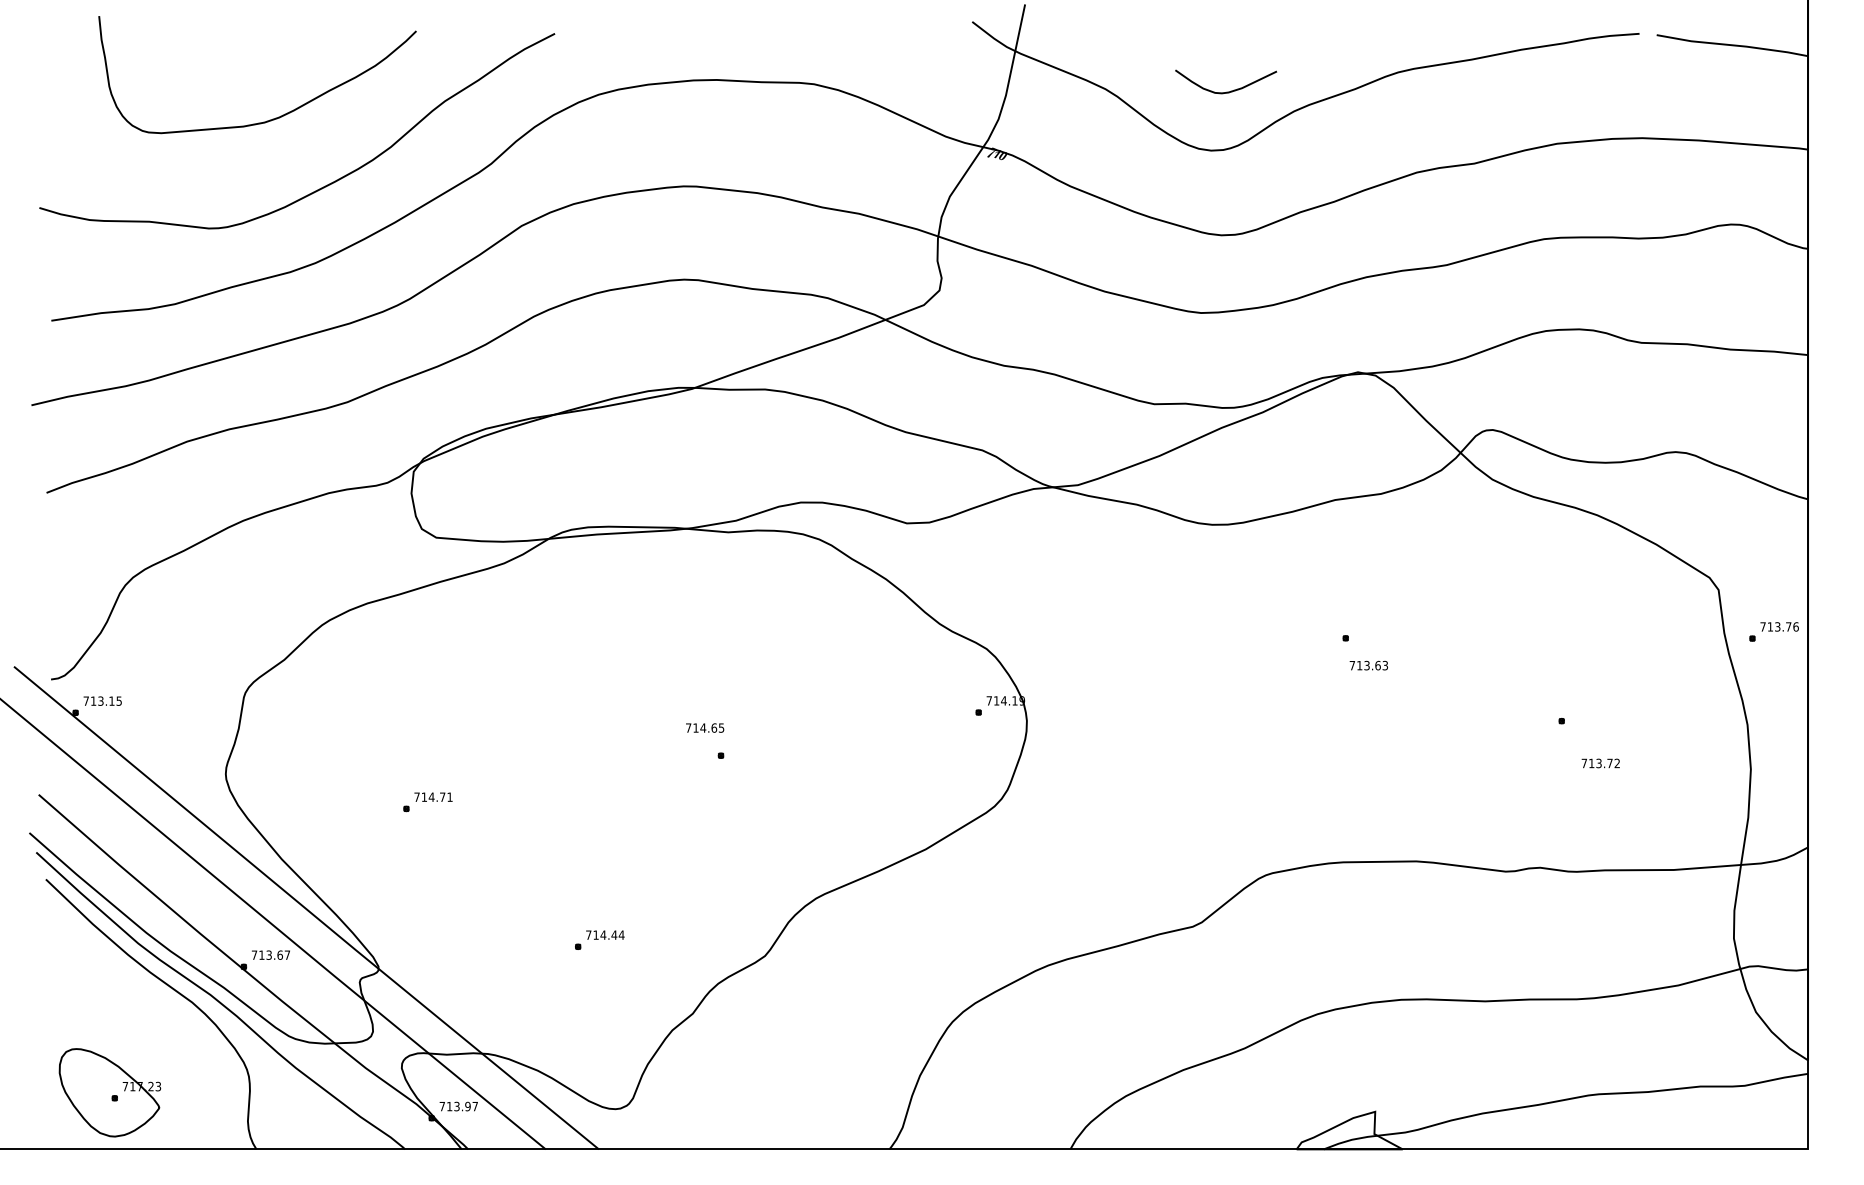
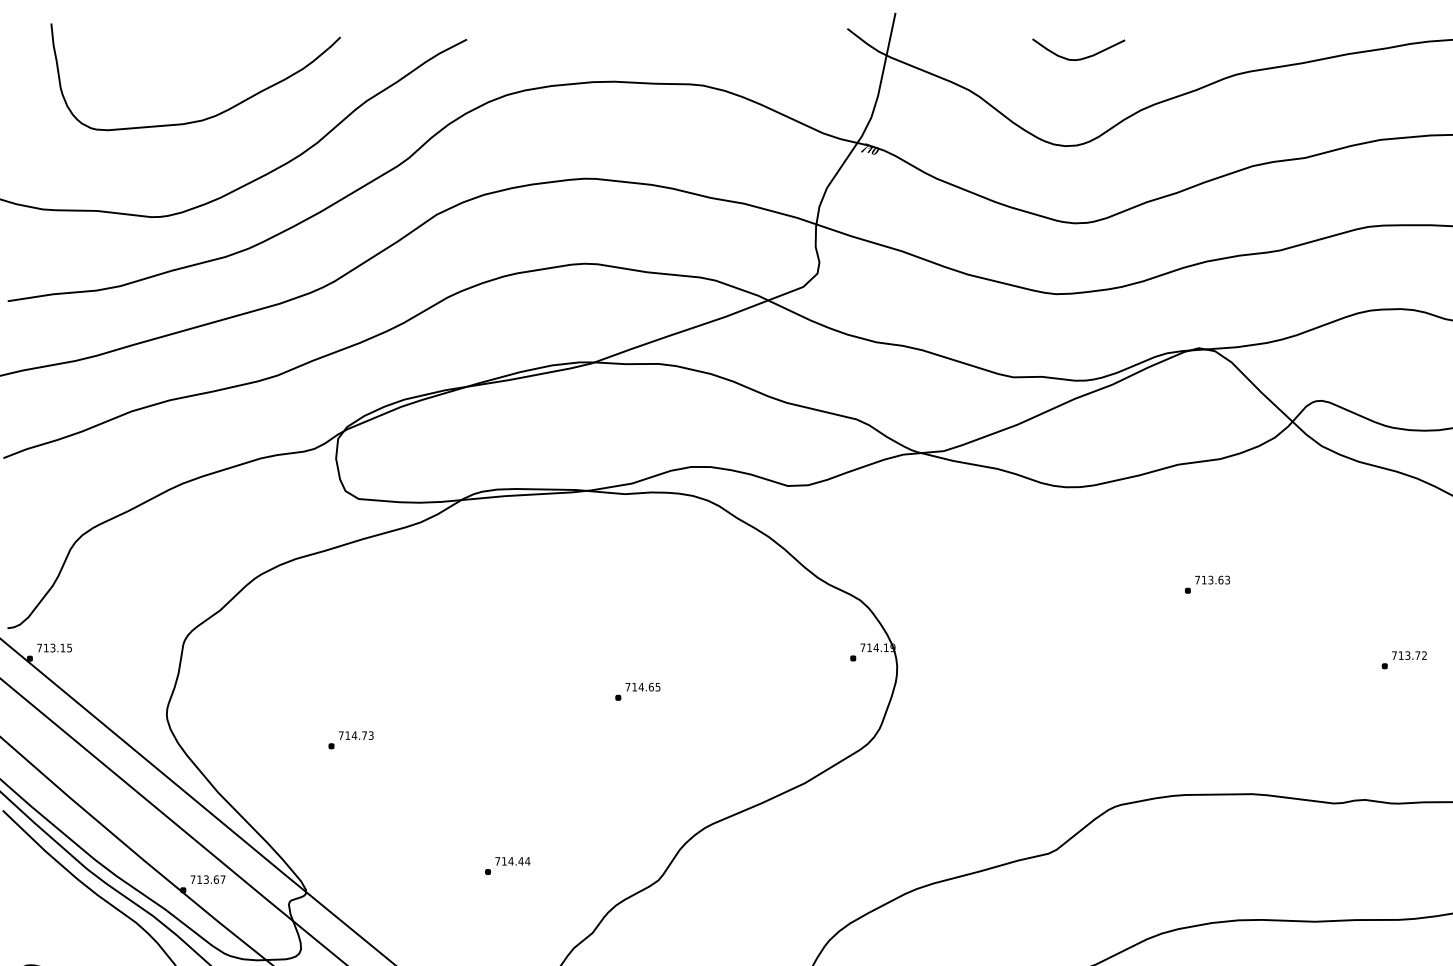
curve: (1226, 91) -> (1079, 58), moved
text: (1368, 665) -> (1212, 579), moved
text: (705, 727) -> (643, 686), moved
text: (1600, 763) -> (1409, 655), moved
text: (449, 796) -> (370, 734), 714.71 -> 714.73

